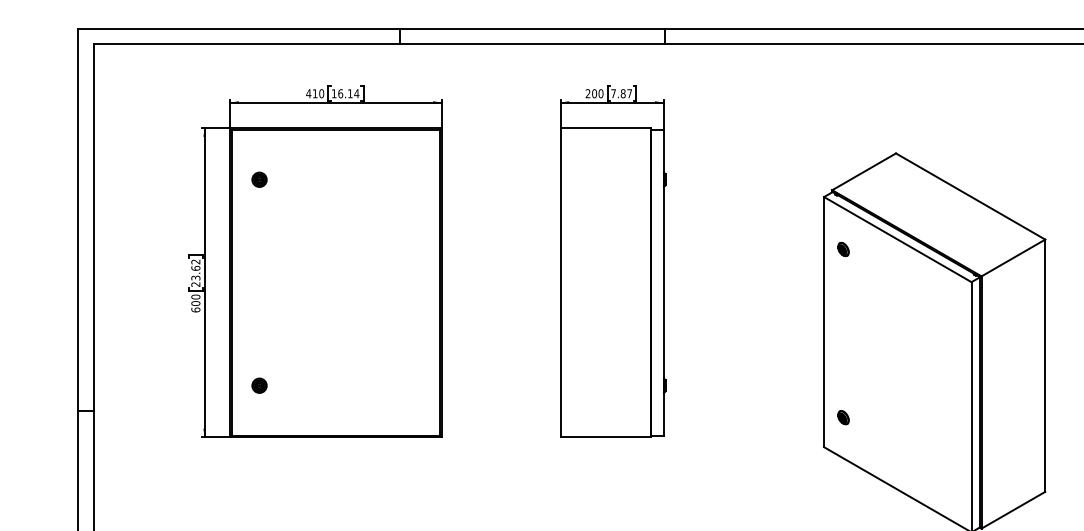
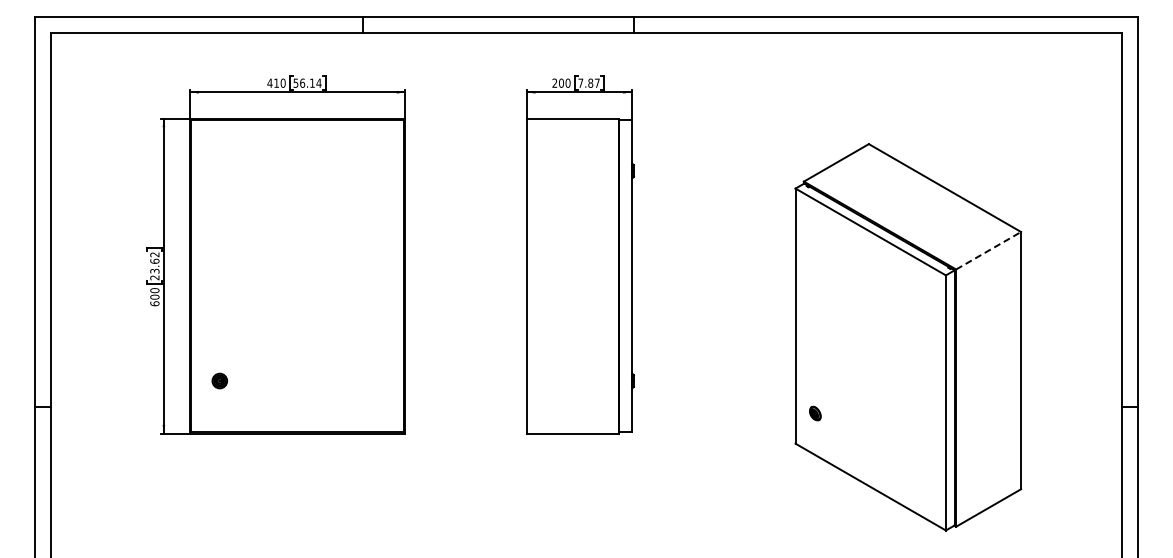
text: (333, 93) -> (295, 82), 16.14 -> 56.14
part: (259, 179) -> (219, 170), removed
part: (843, 248) -> (815, 241), removed
line: (1013, 257) -> (988, 250), solid -> dashed

